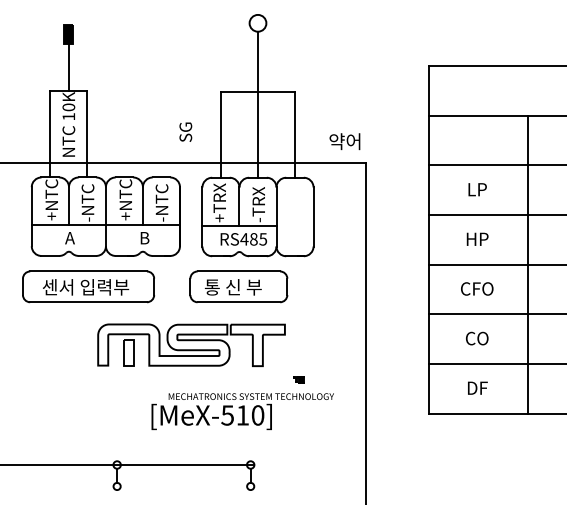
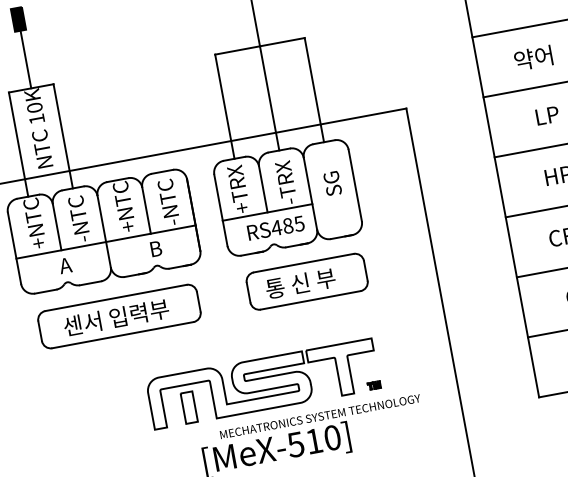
text: (185, 131) -> (332, 182), moved
text: (344, 141) -> (532, 58), moved
part: (88, 286) -> (119, 316), moved
part: (238, 286) -> (306, 281), moved
part: (191, 344) -> (263, 383), moved

